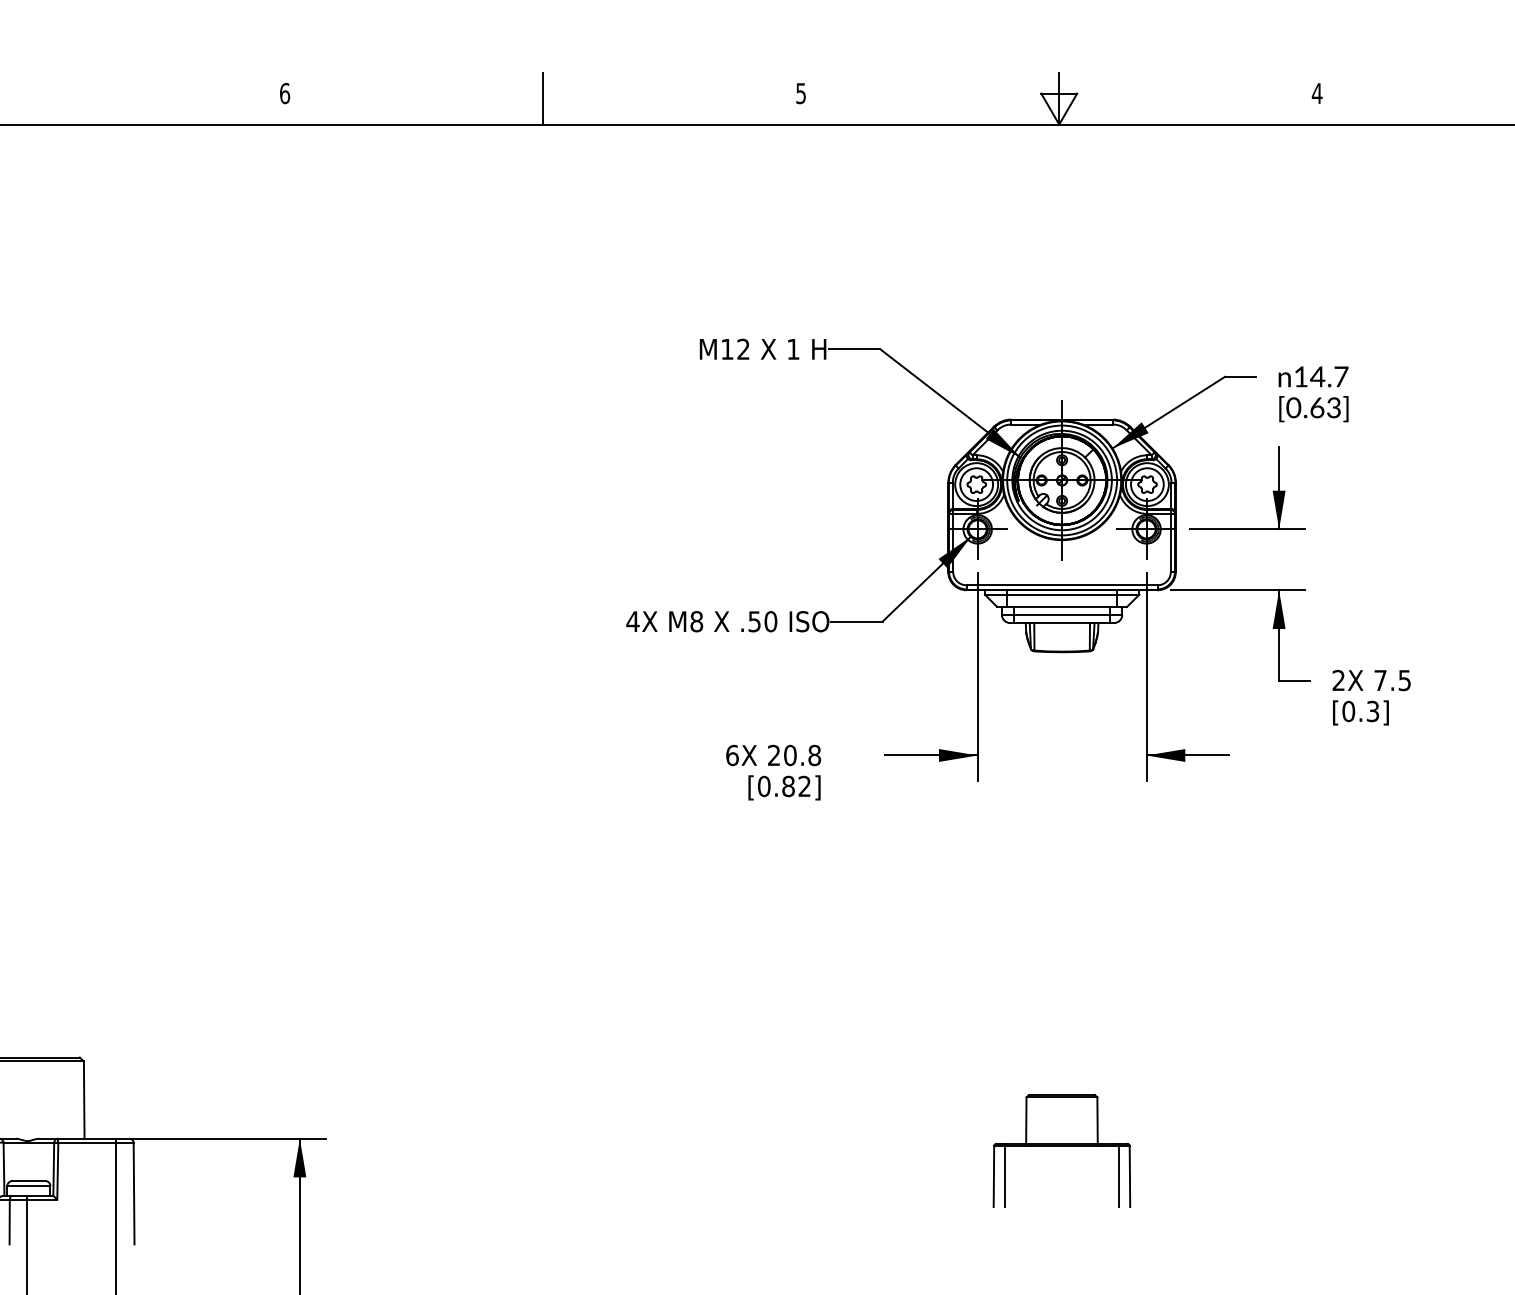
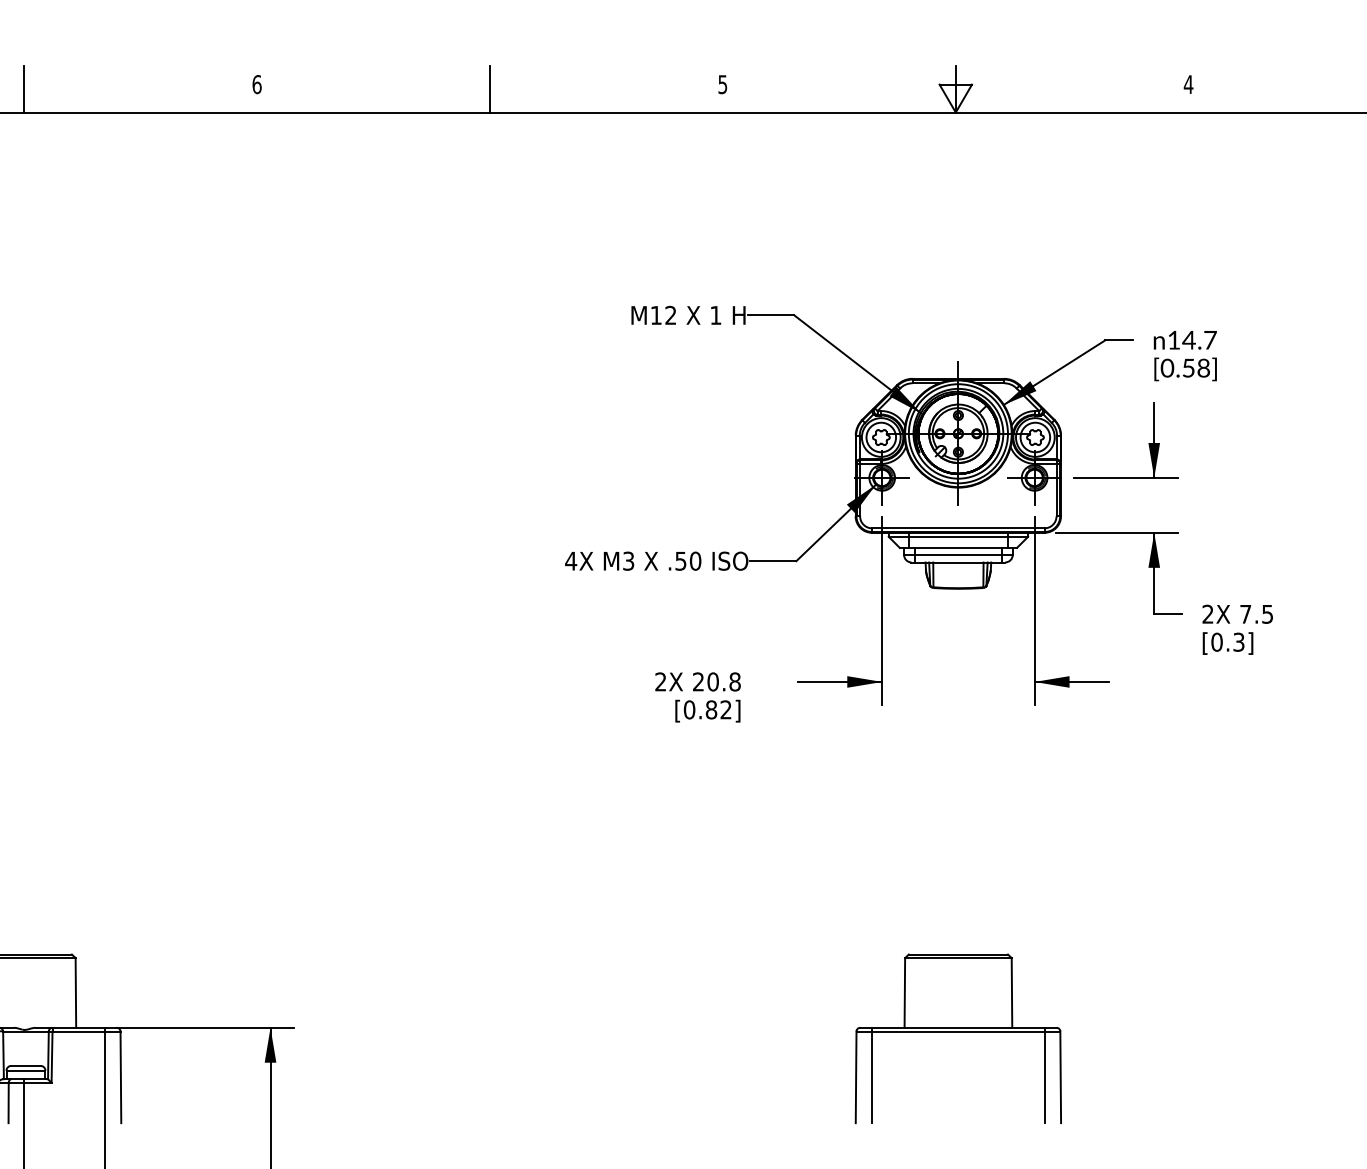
line: (27, 97) -> (24, 88), added
text: (1324, 407) -> (1195, 367), [0.63] -> [0.58]
text: (696, 620) -> (628, 560), M8 -> M3
text: (732, 754) -> (660, 681), 6X -> 2X
part: (1061, 1150) -> (957, 1038), size x1.67

